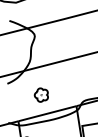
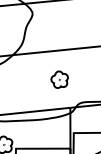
part: (40, 94) -> (58, 78), moved

